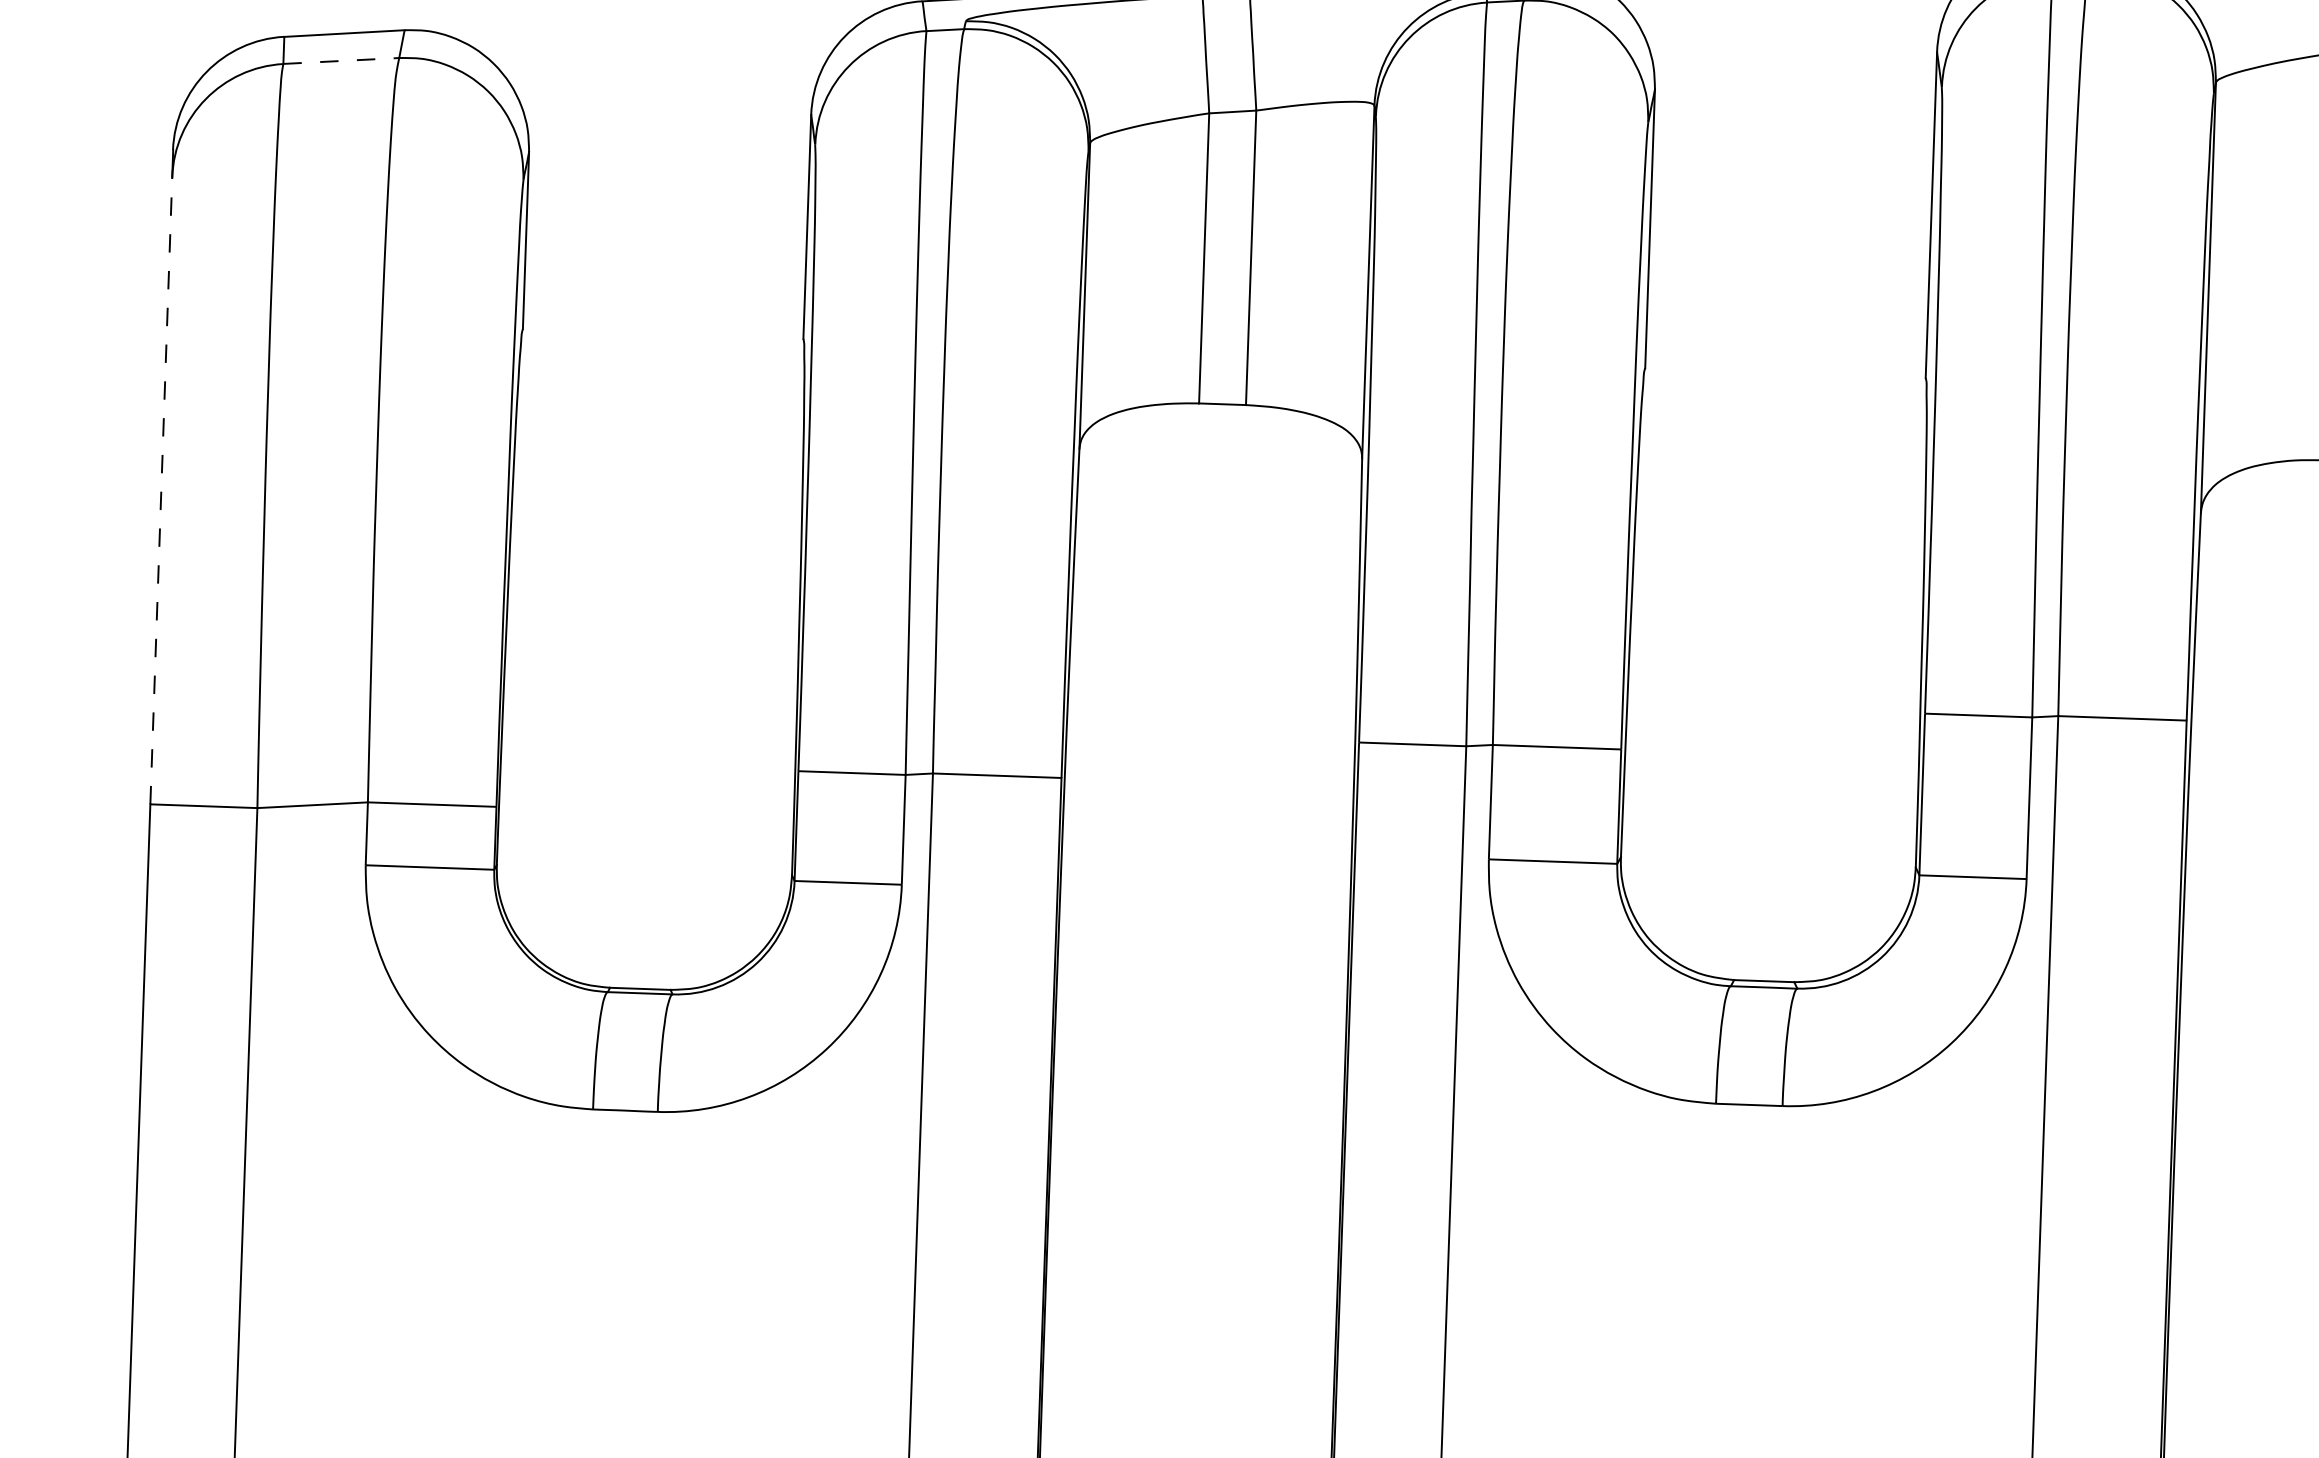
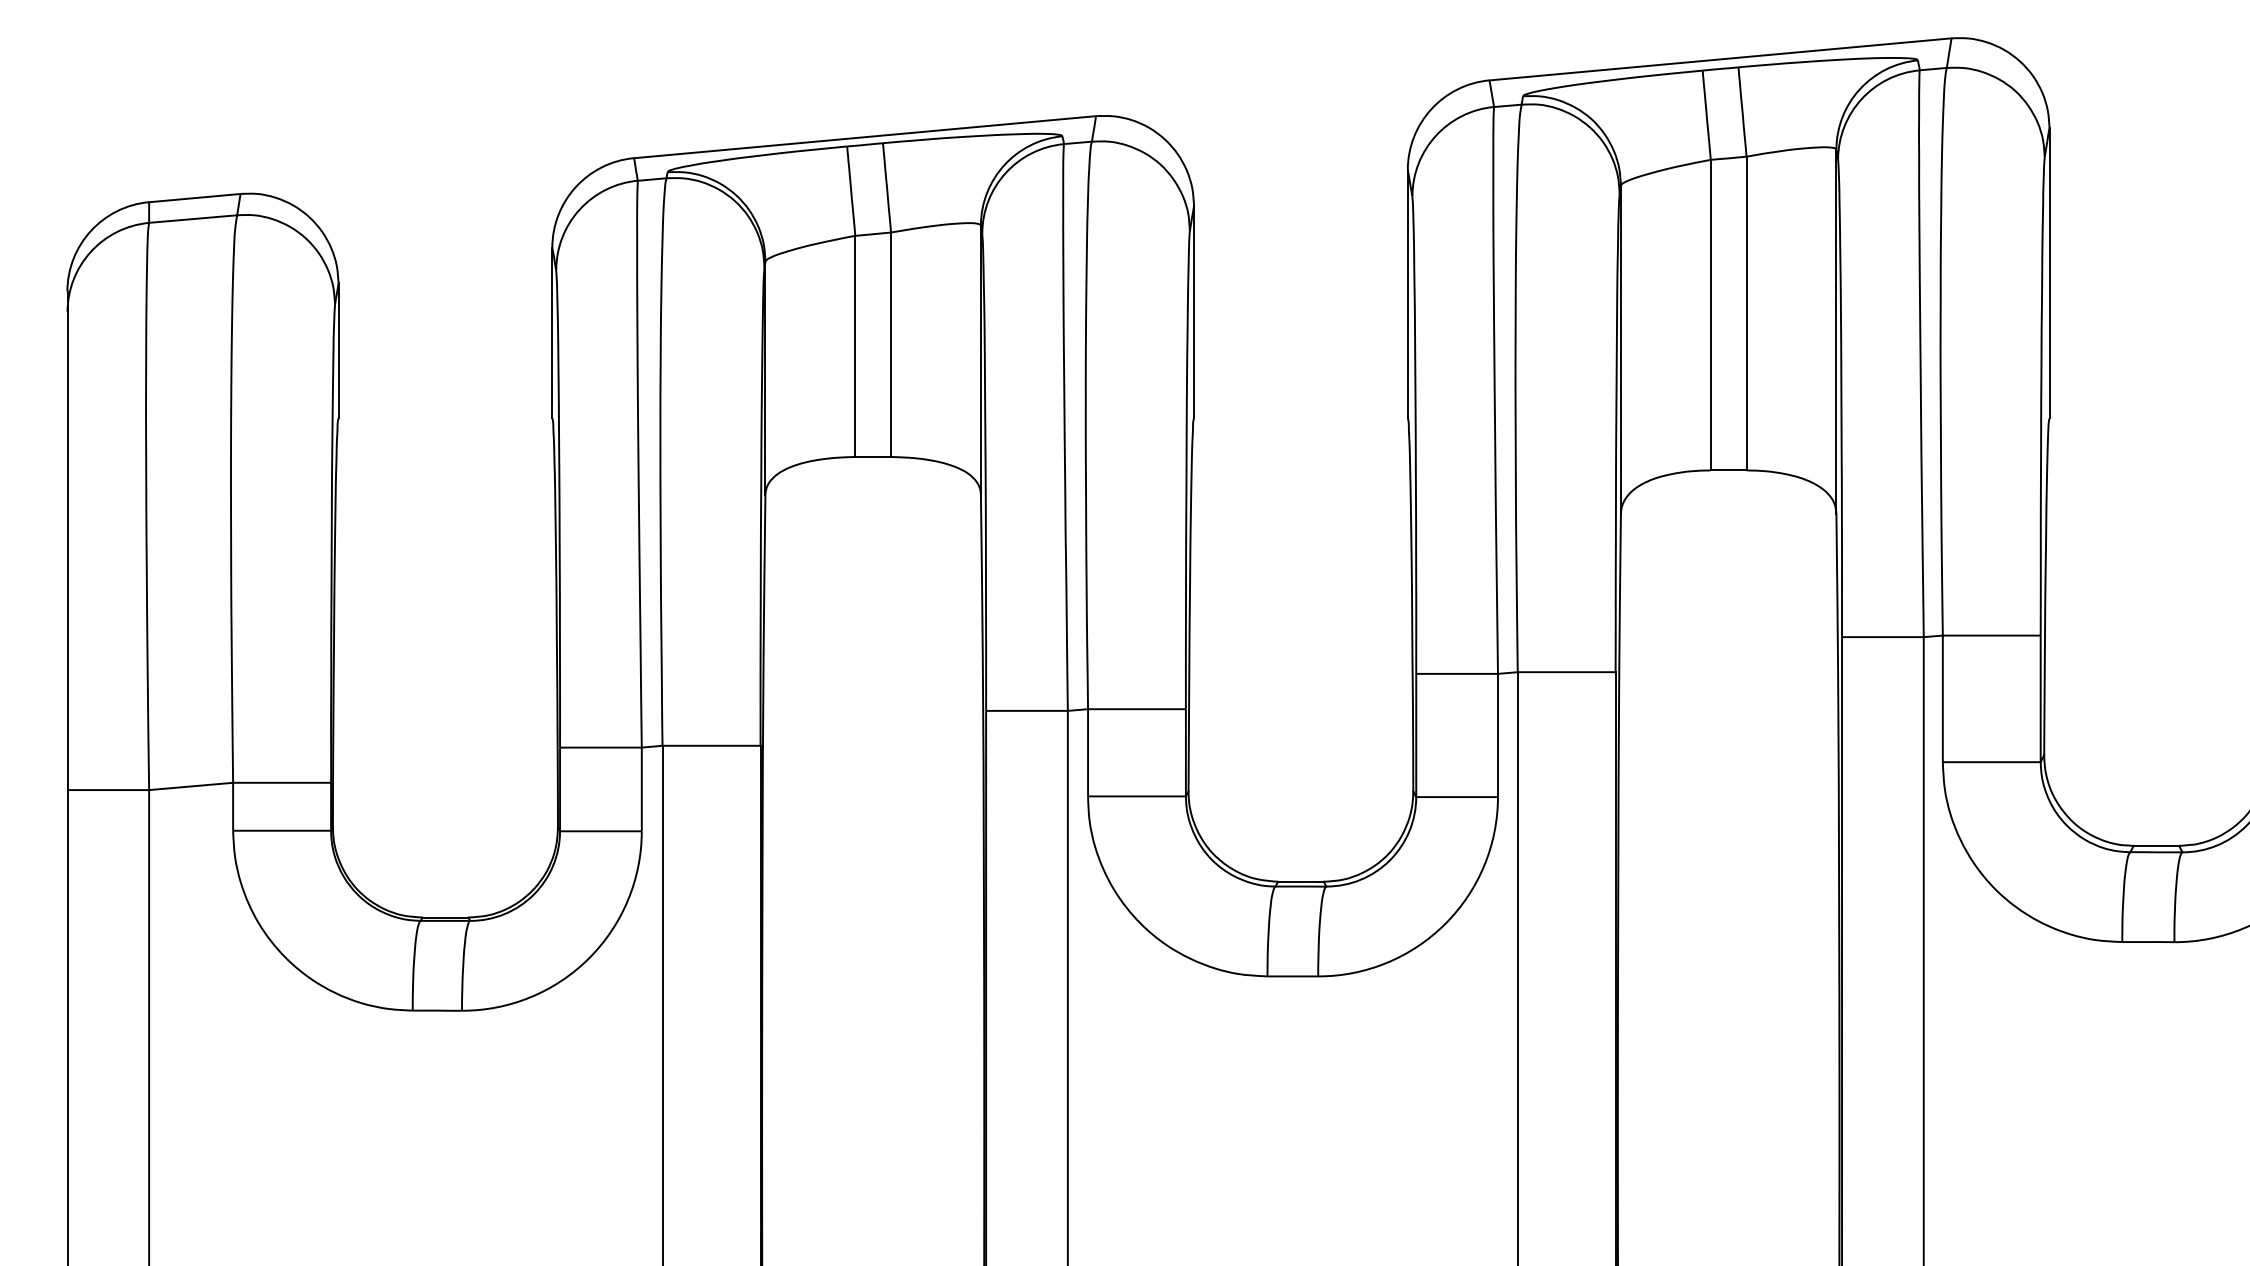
line: (341, 61) -> (193, 219), dashed -> solid
line: (161, 490) -> (67, 550), dashed -> solid

